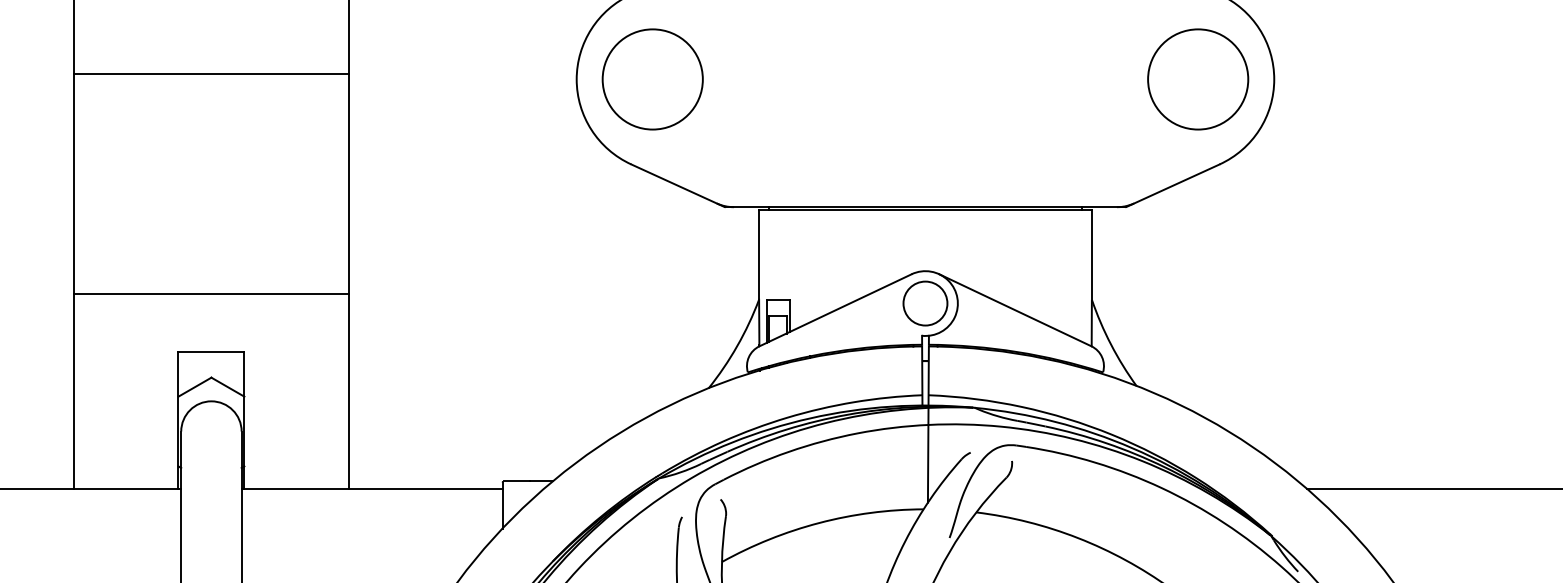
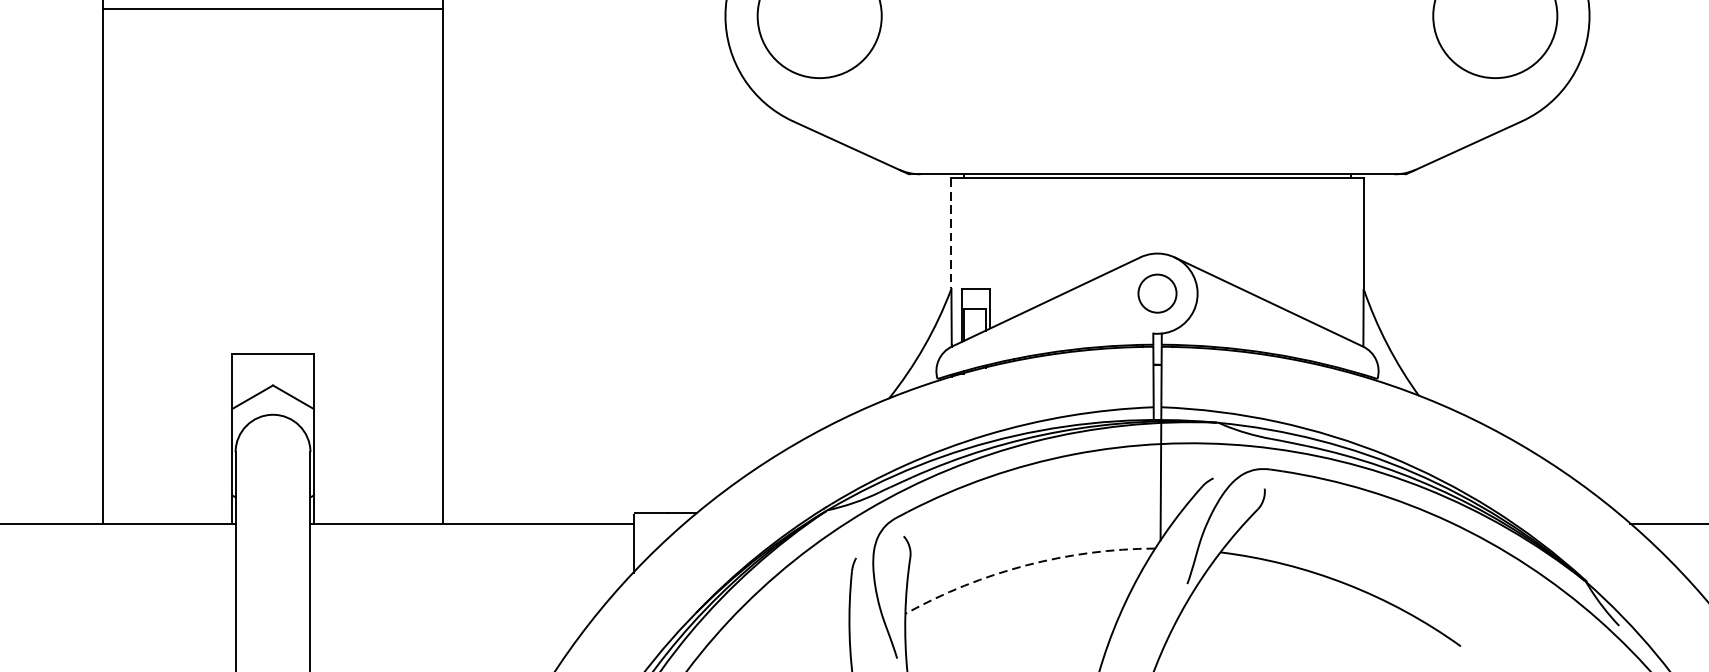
line: (758, 255) -> (950, 234), solid -> dashed
line: (211, 294) -> (273, 282), removed
circle: (925, 303) -> (1157, 293), size x0.7
arc: (819, 522) -> (1026, 564), solid -> dashed

